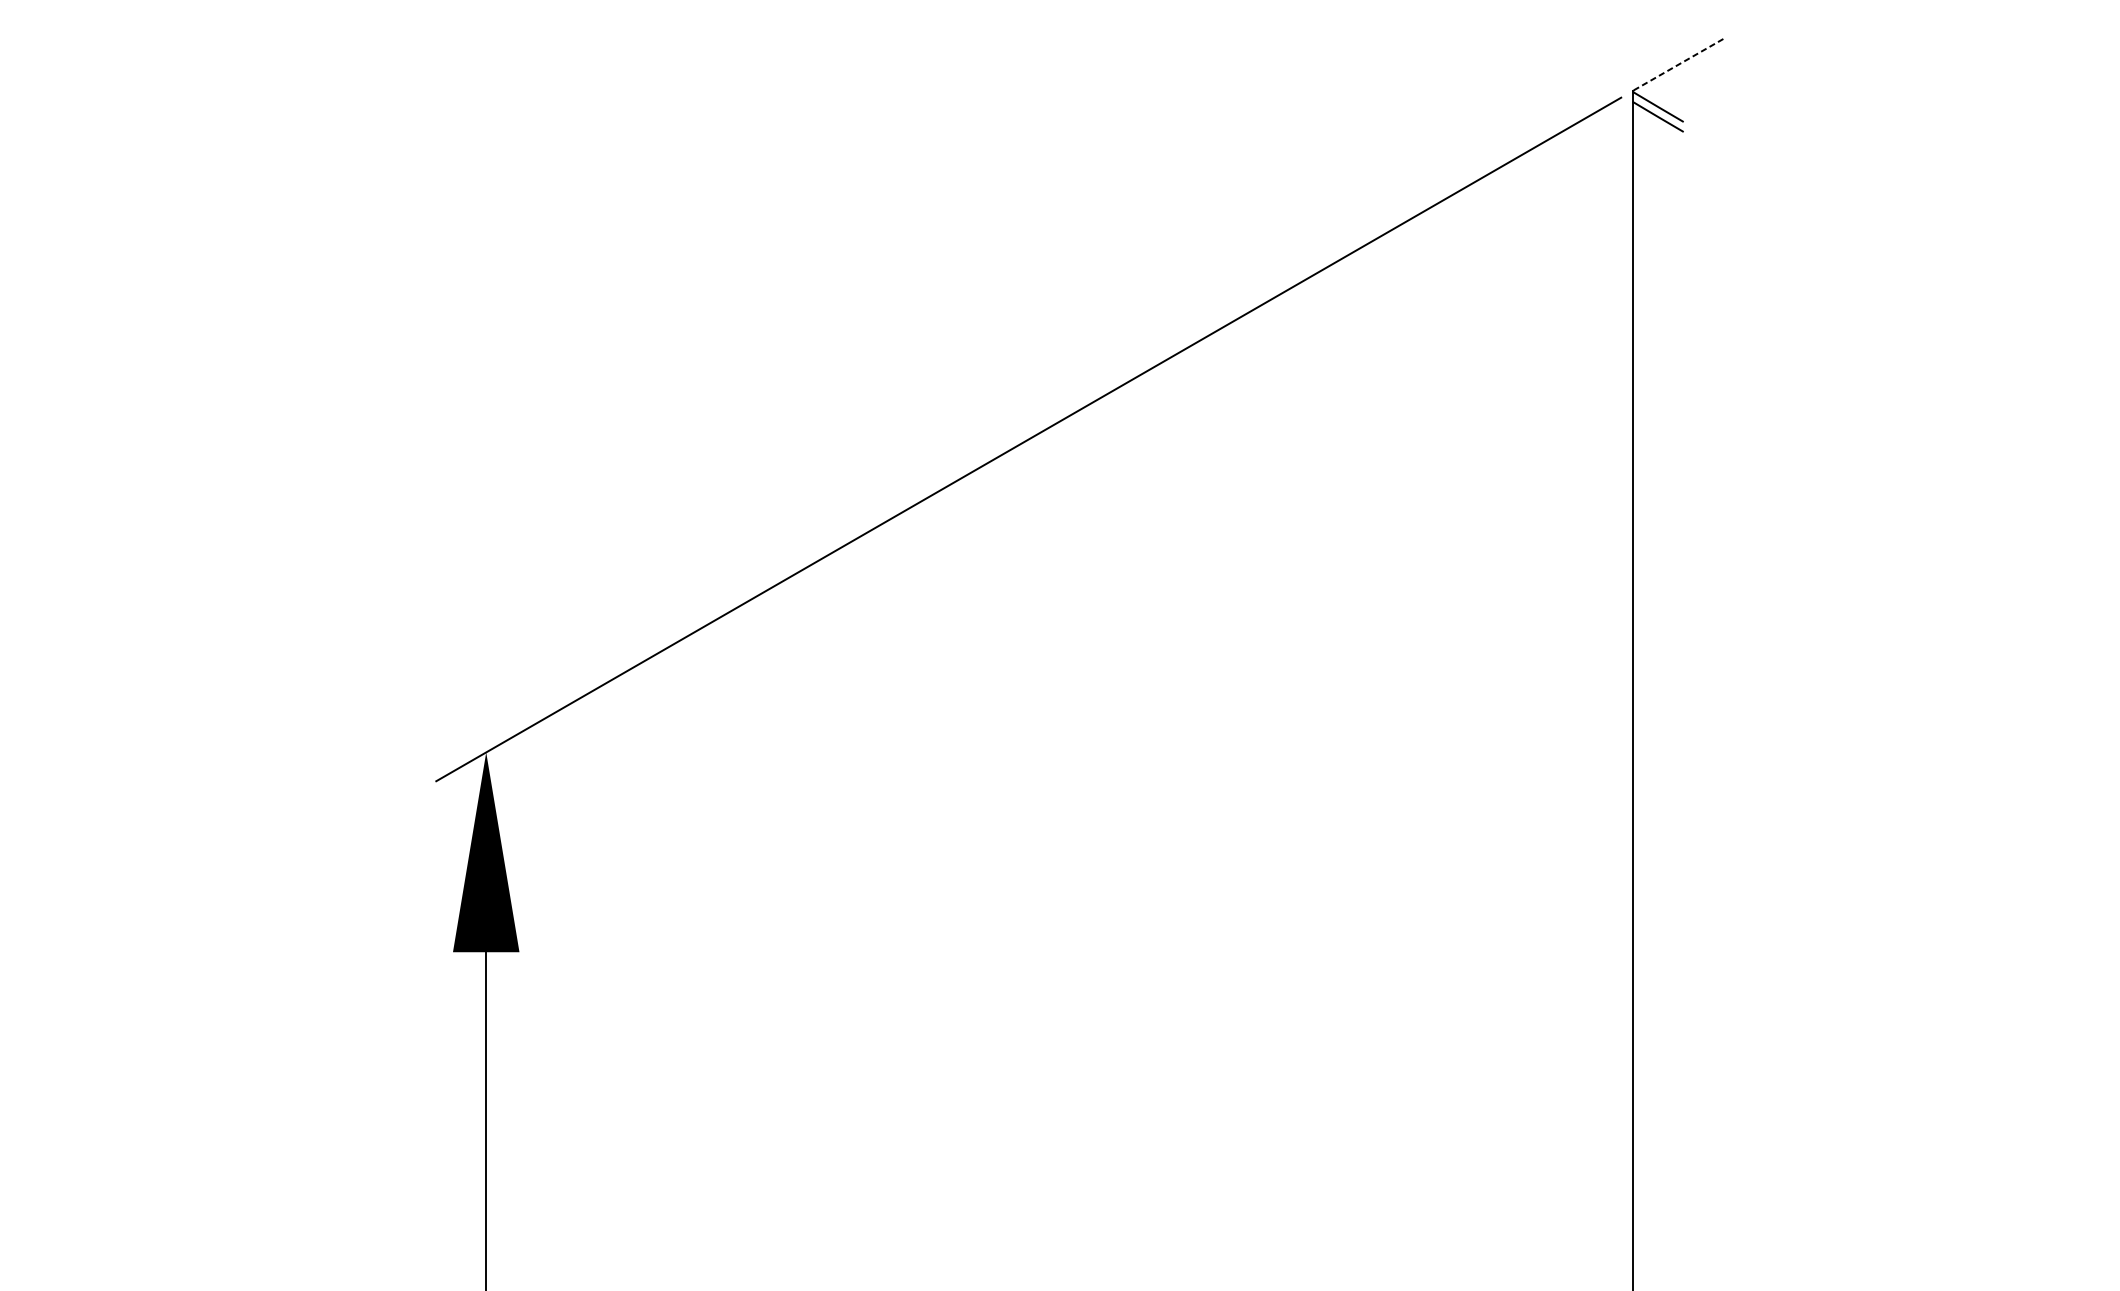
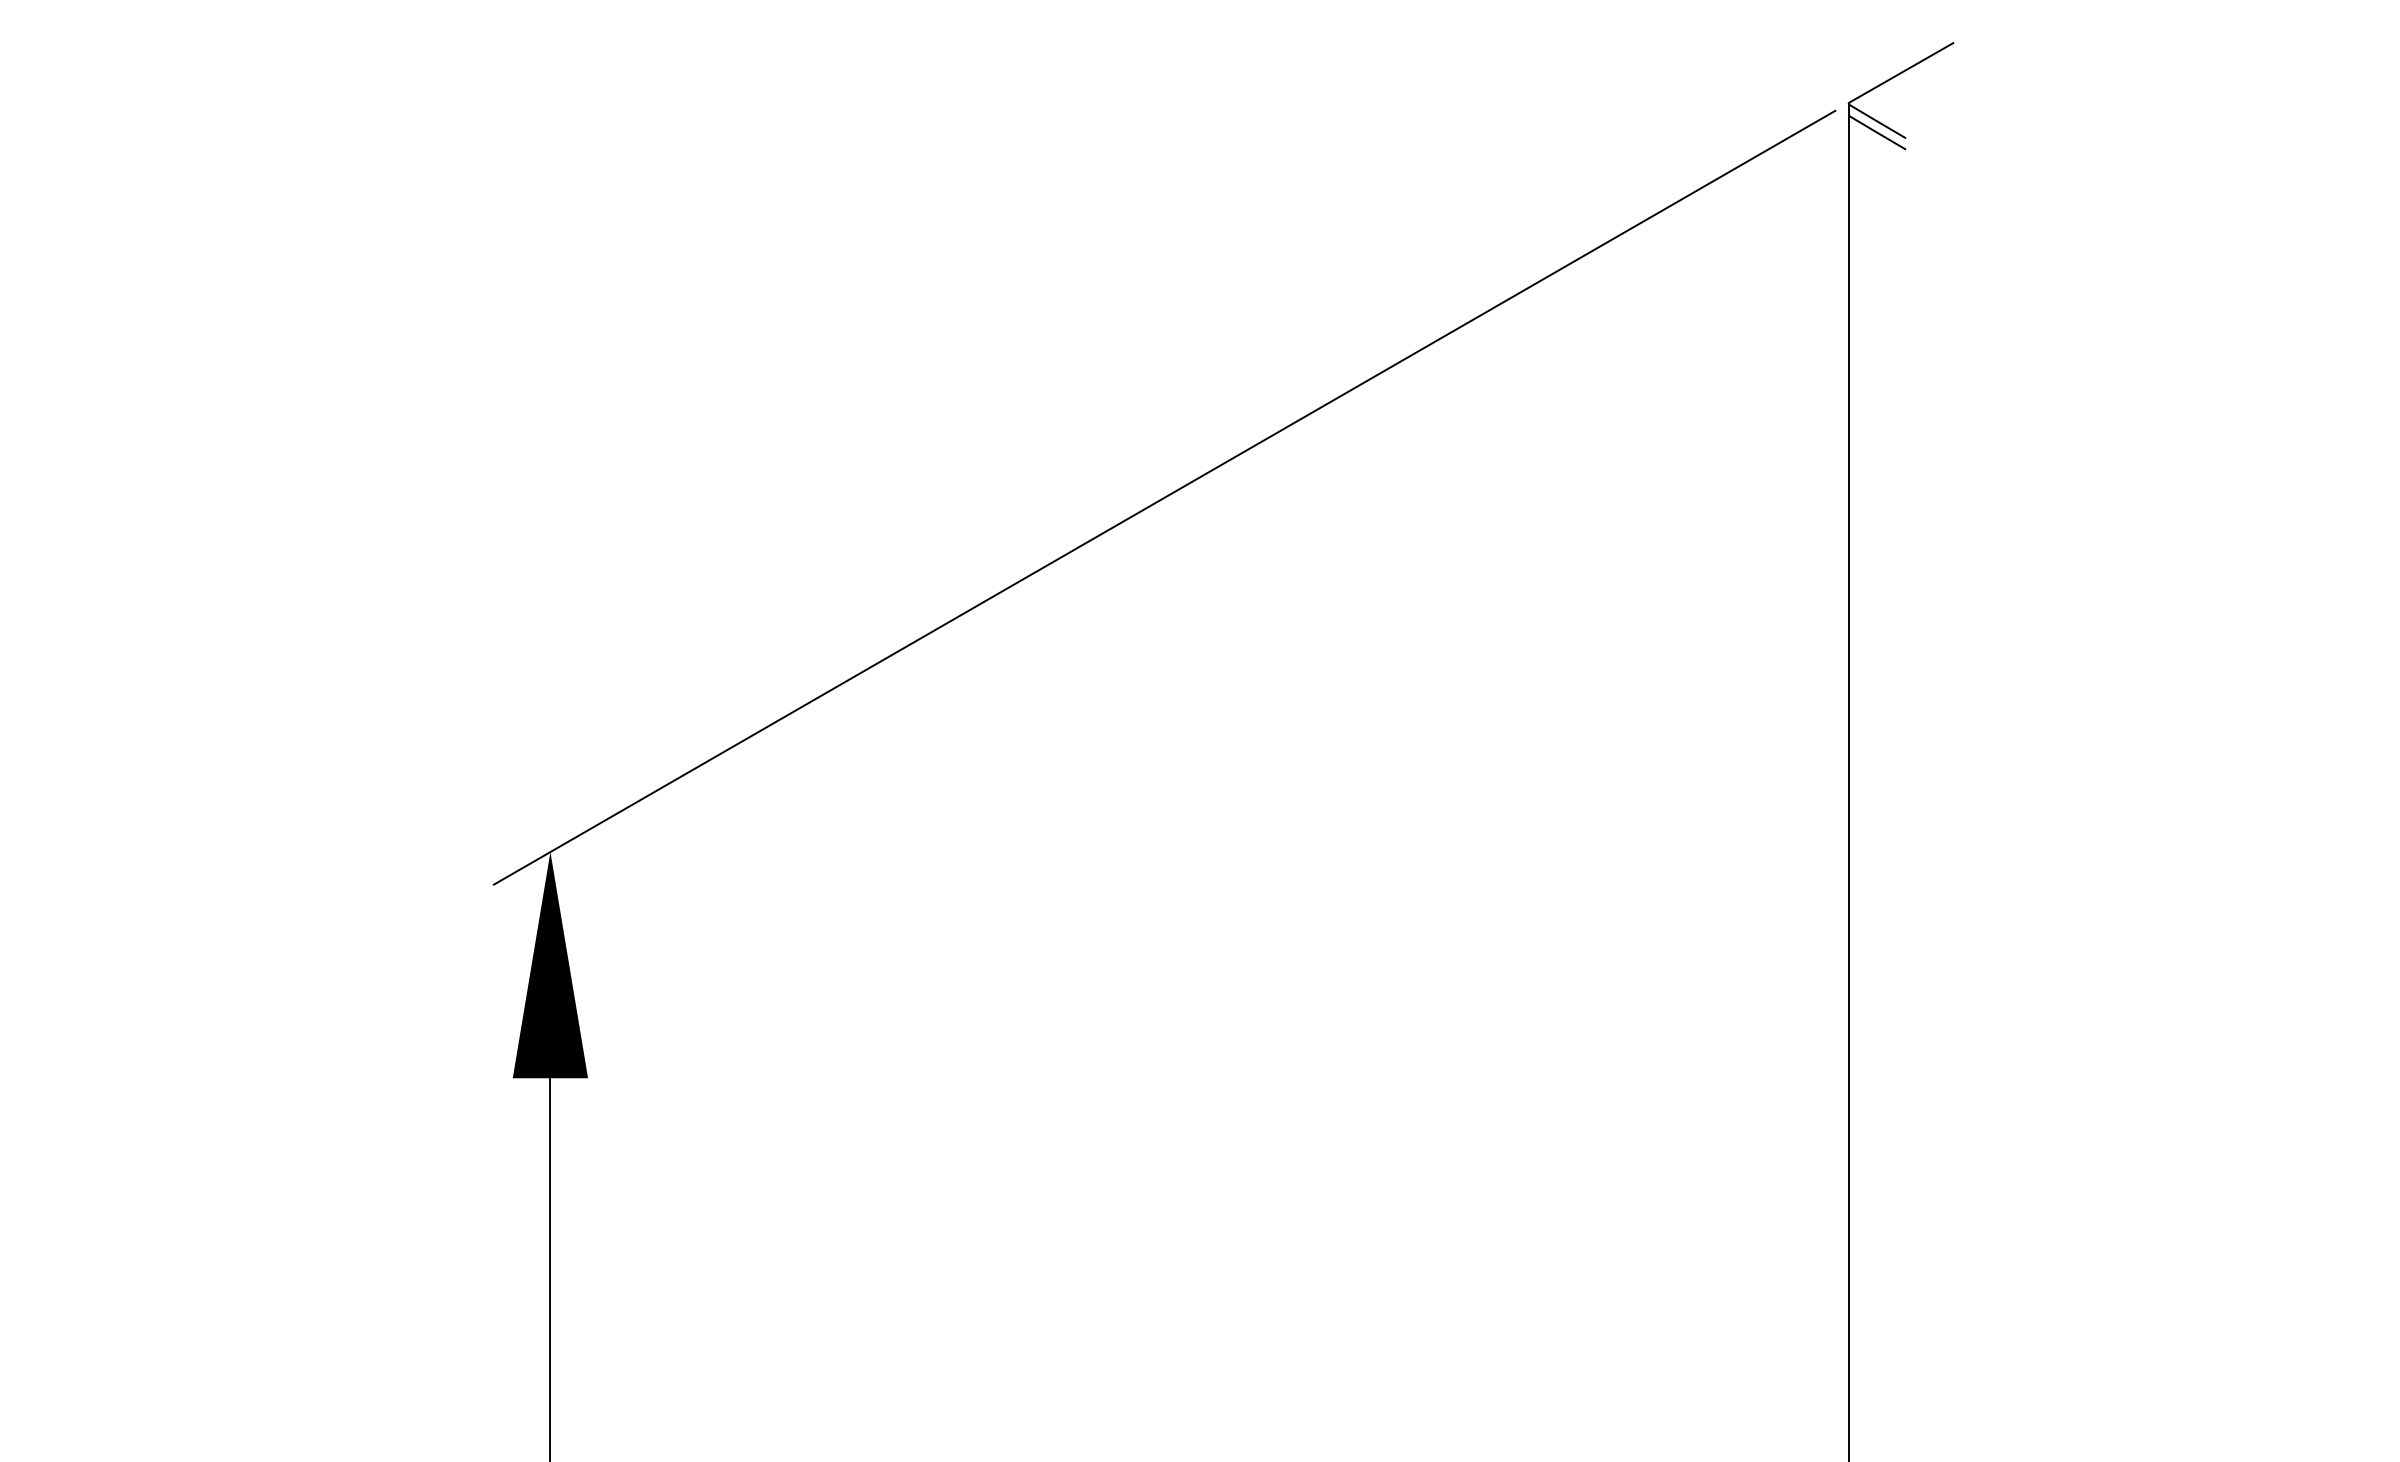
line: (1679, 63) -> (1901, 72), dashed -> solid

